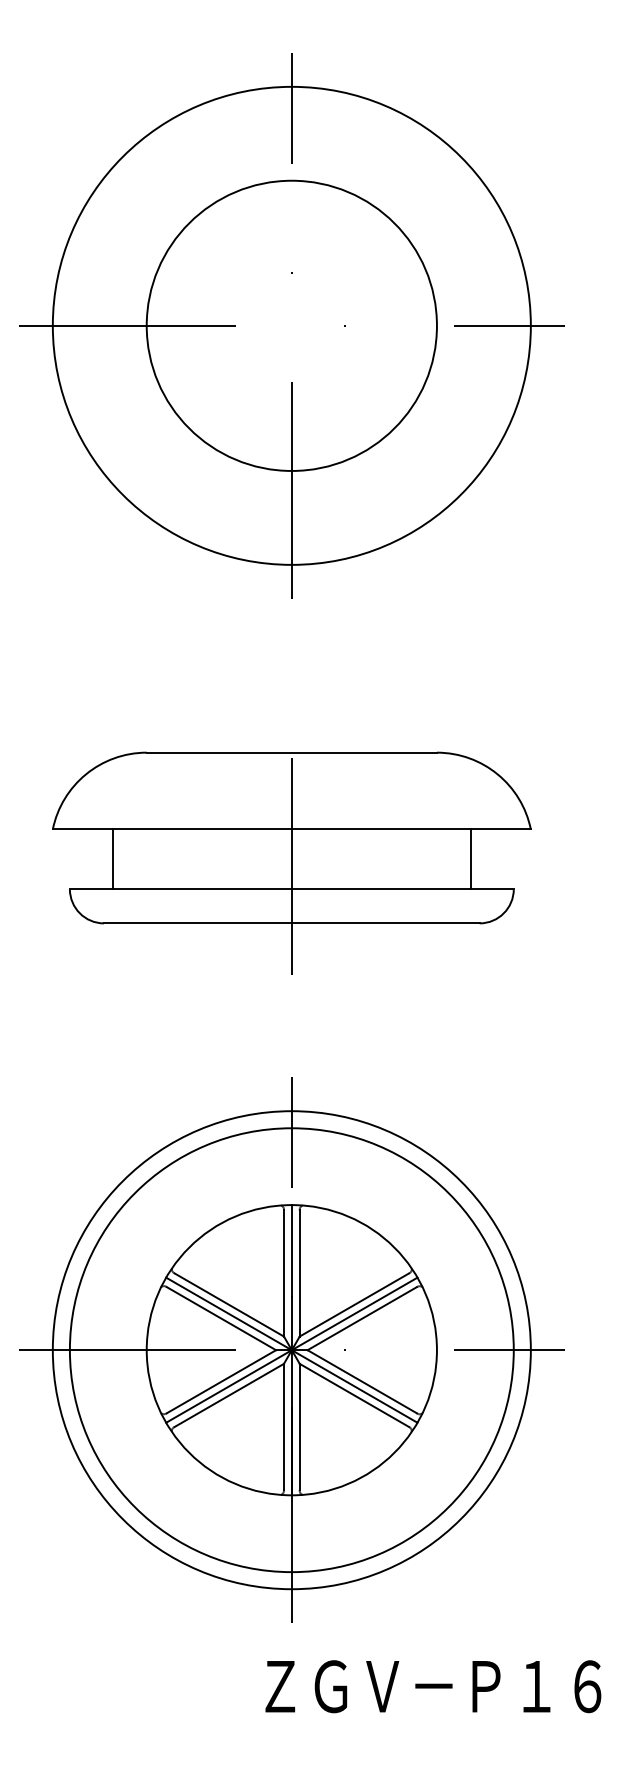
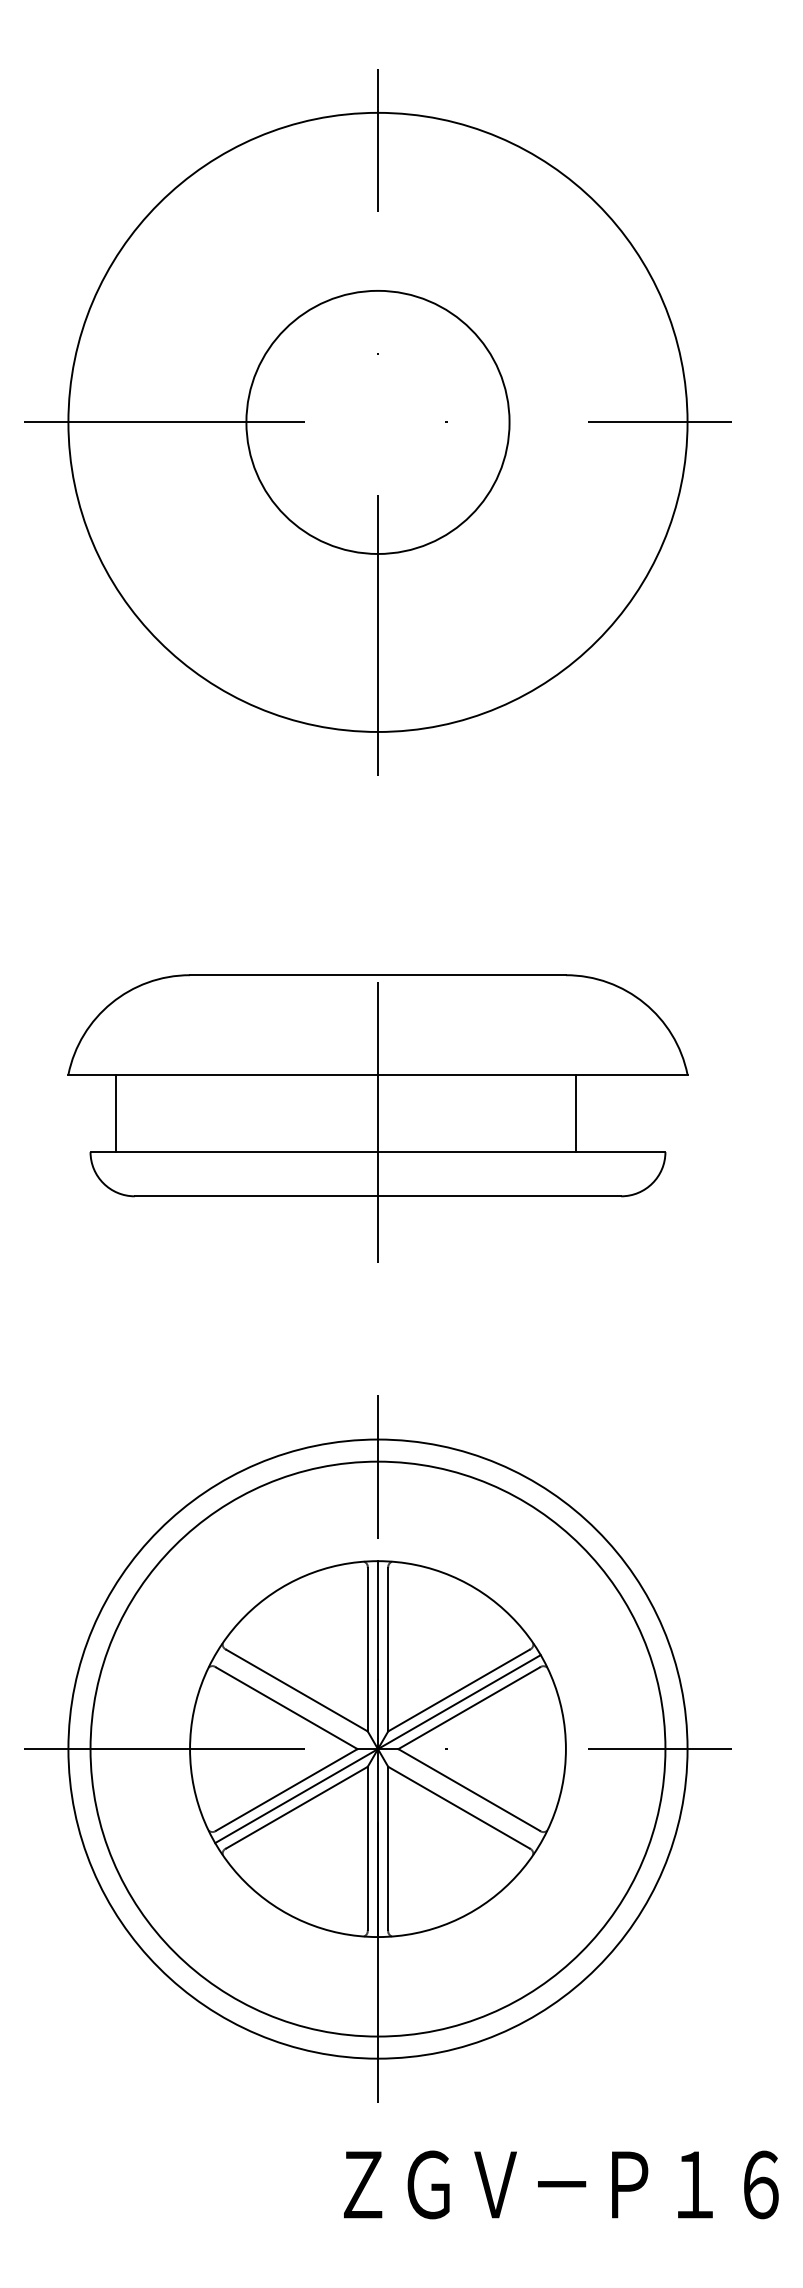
circle: (291, 325) -> (377, 422), size x0.7
line: (112, 859) -> (115, 1113), moved
line: (471, 859) -> (576, 1113), moved
line: (291, 1350) -> (377, 1749), removed

